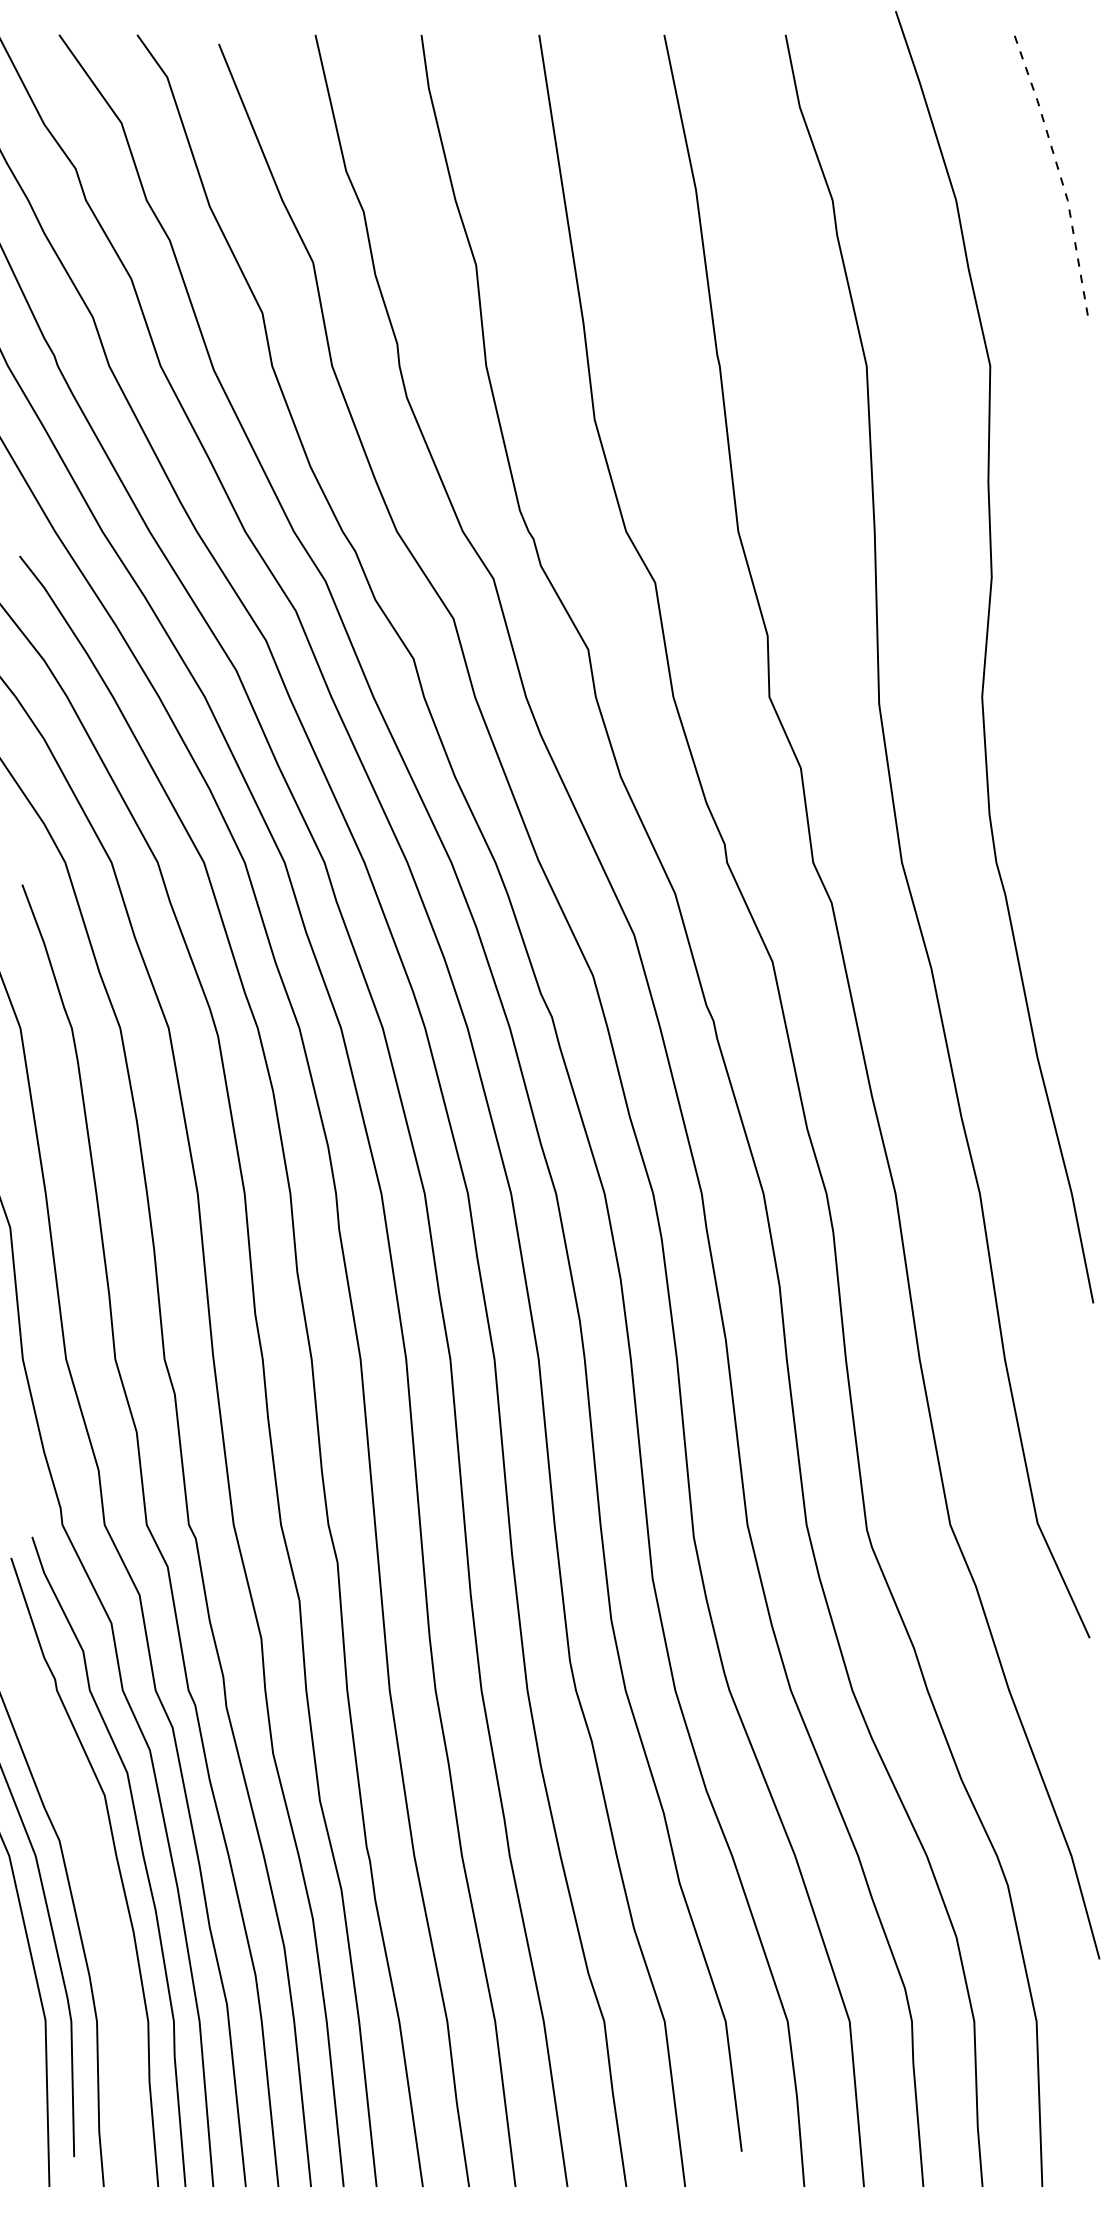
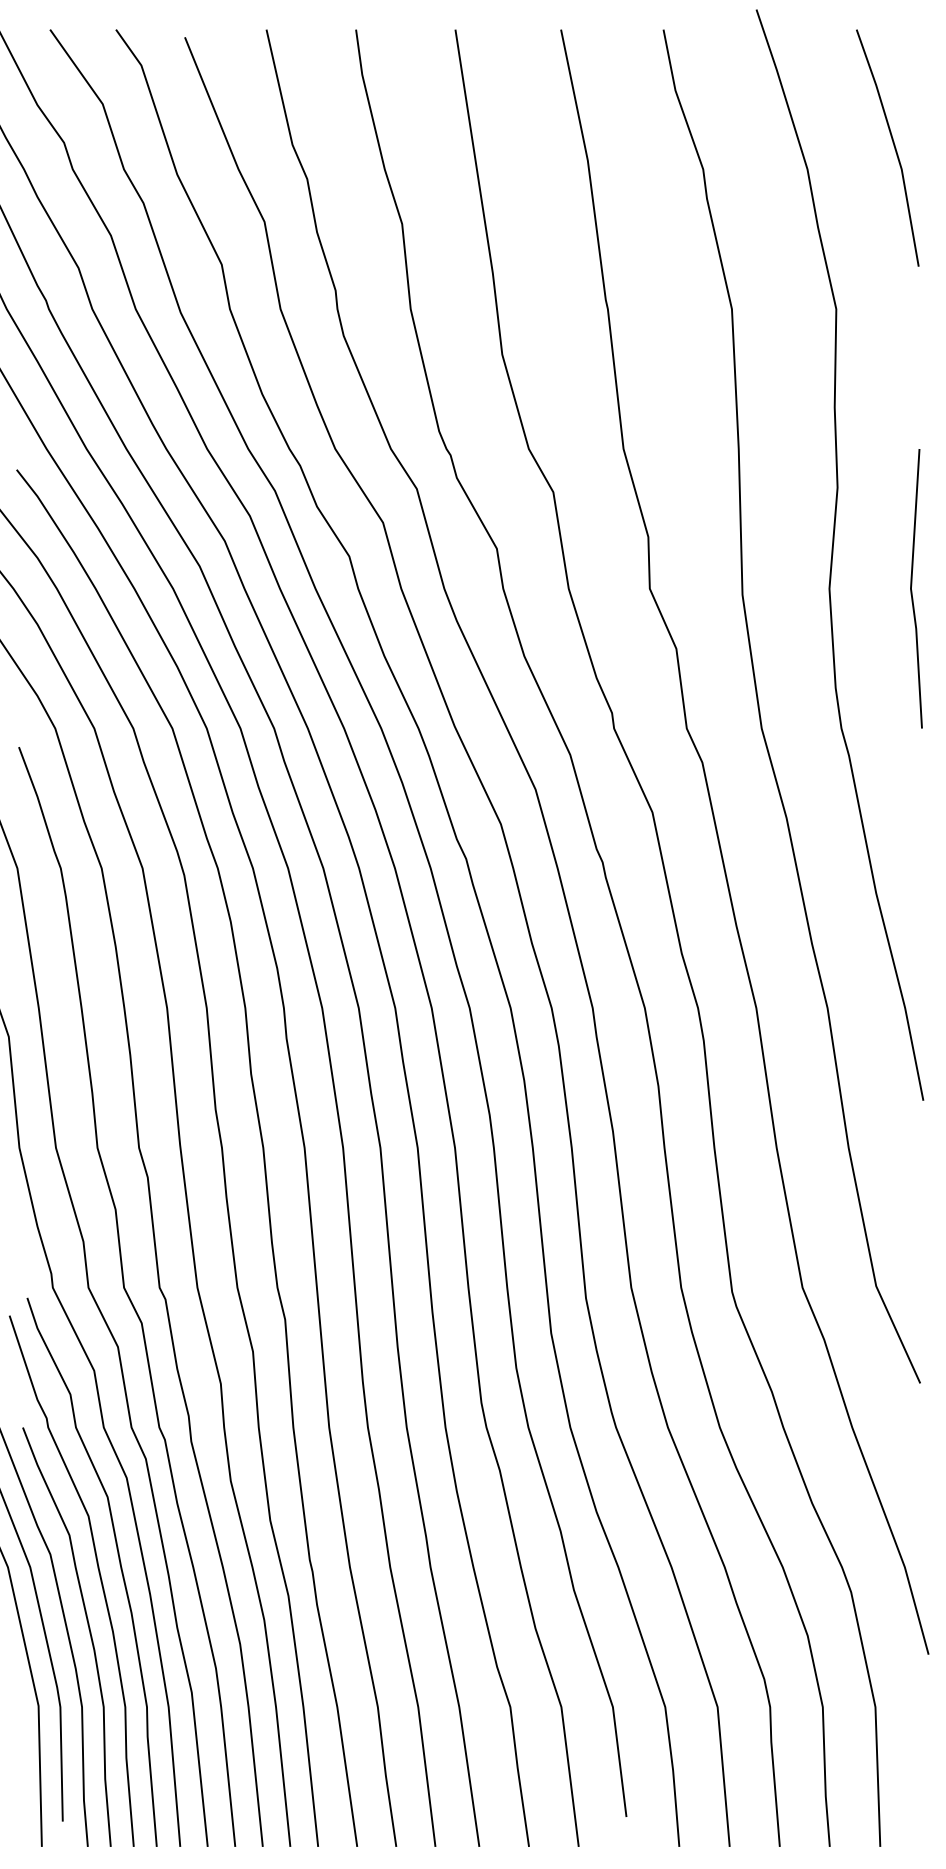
line: (1059, 172) -> (894, 145), dashed -> solid
line: (1080, 699) -> (912, 590), added
curve: (104, 1929) -> (88, 1629), added

